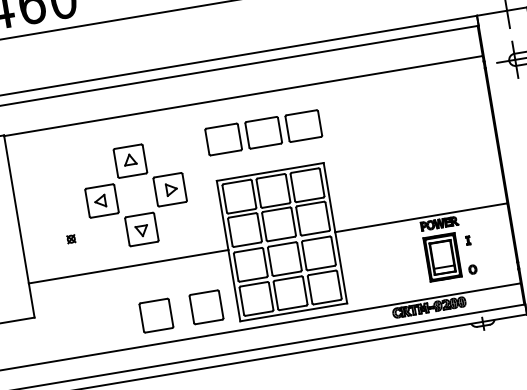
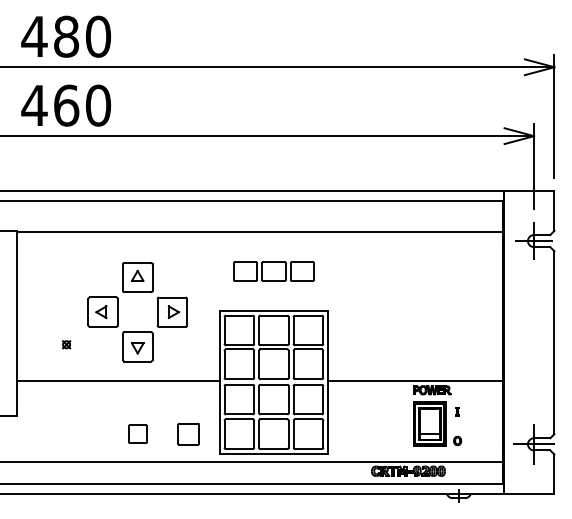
part: (263, 132) -> (273, 271), size x0.7
part: (206, 306) -> (188, 433), size x0.7
part: (155, 315) -> (137, 433), size x0.6

